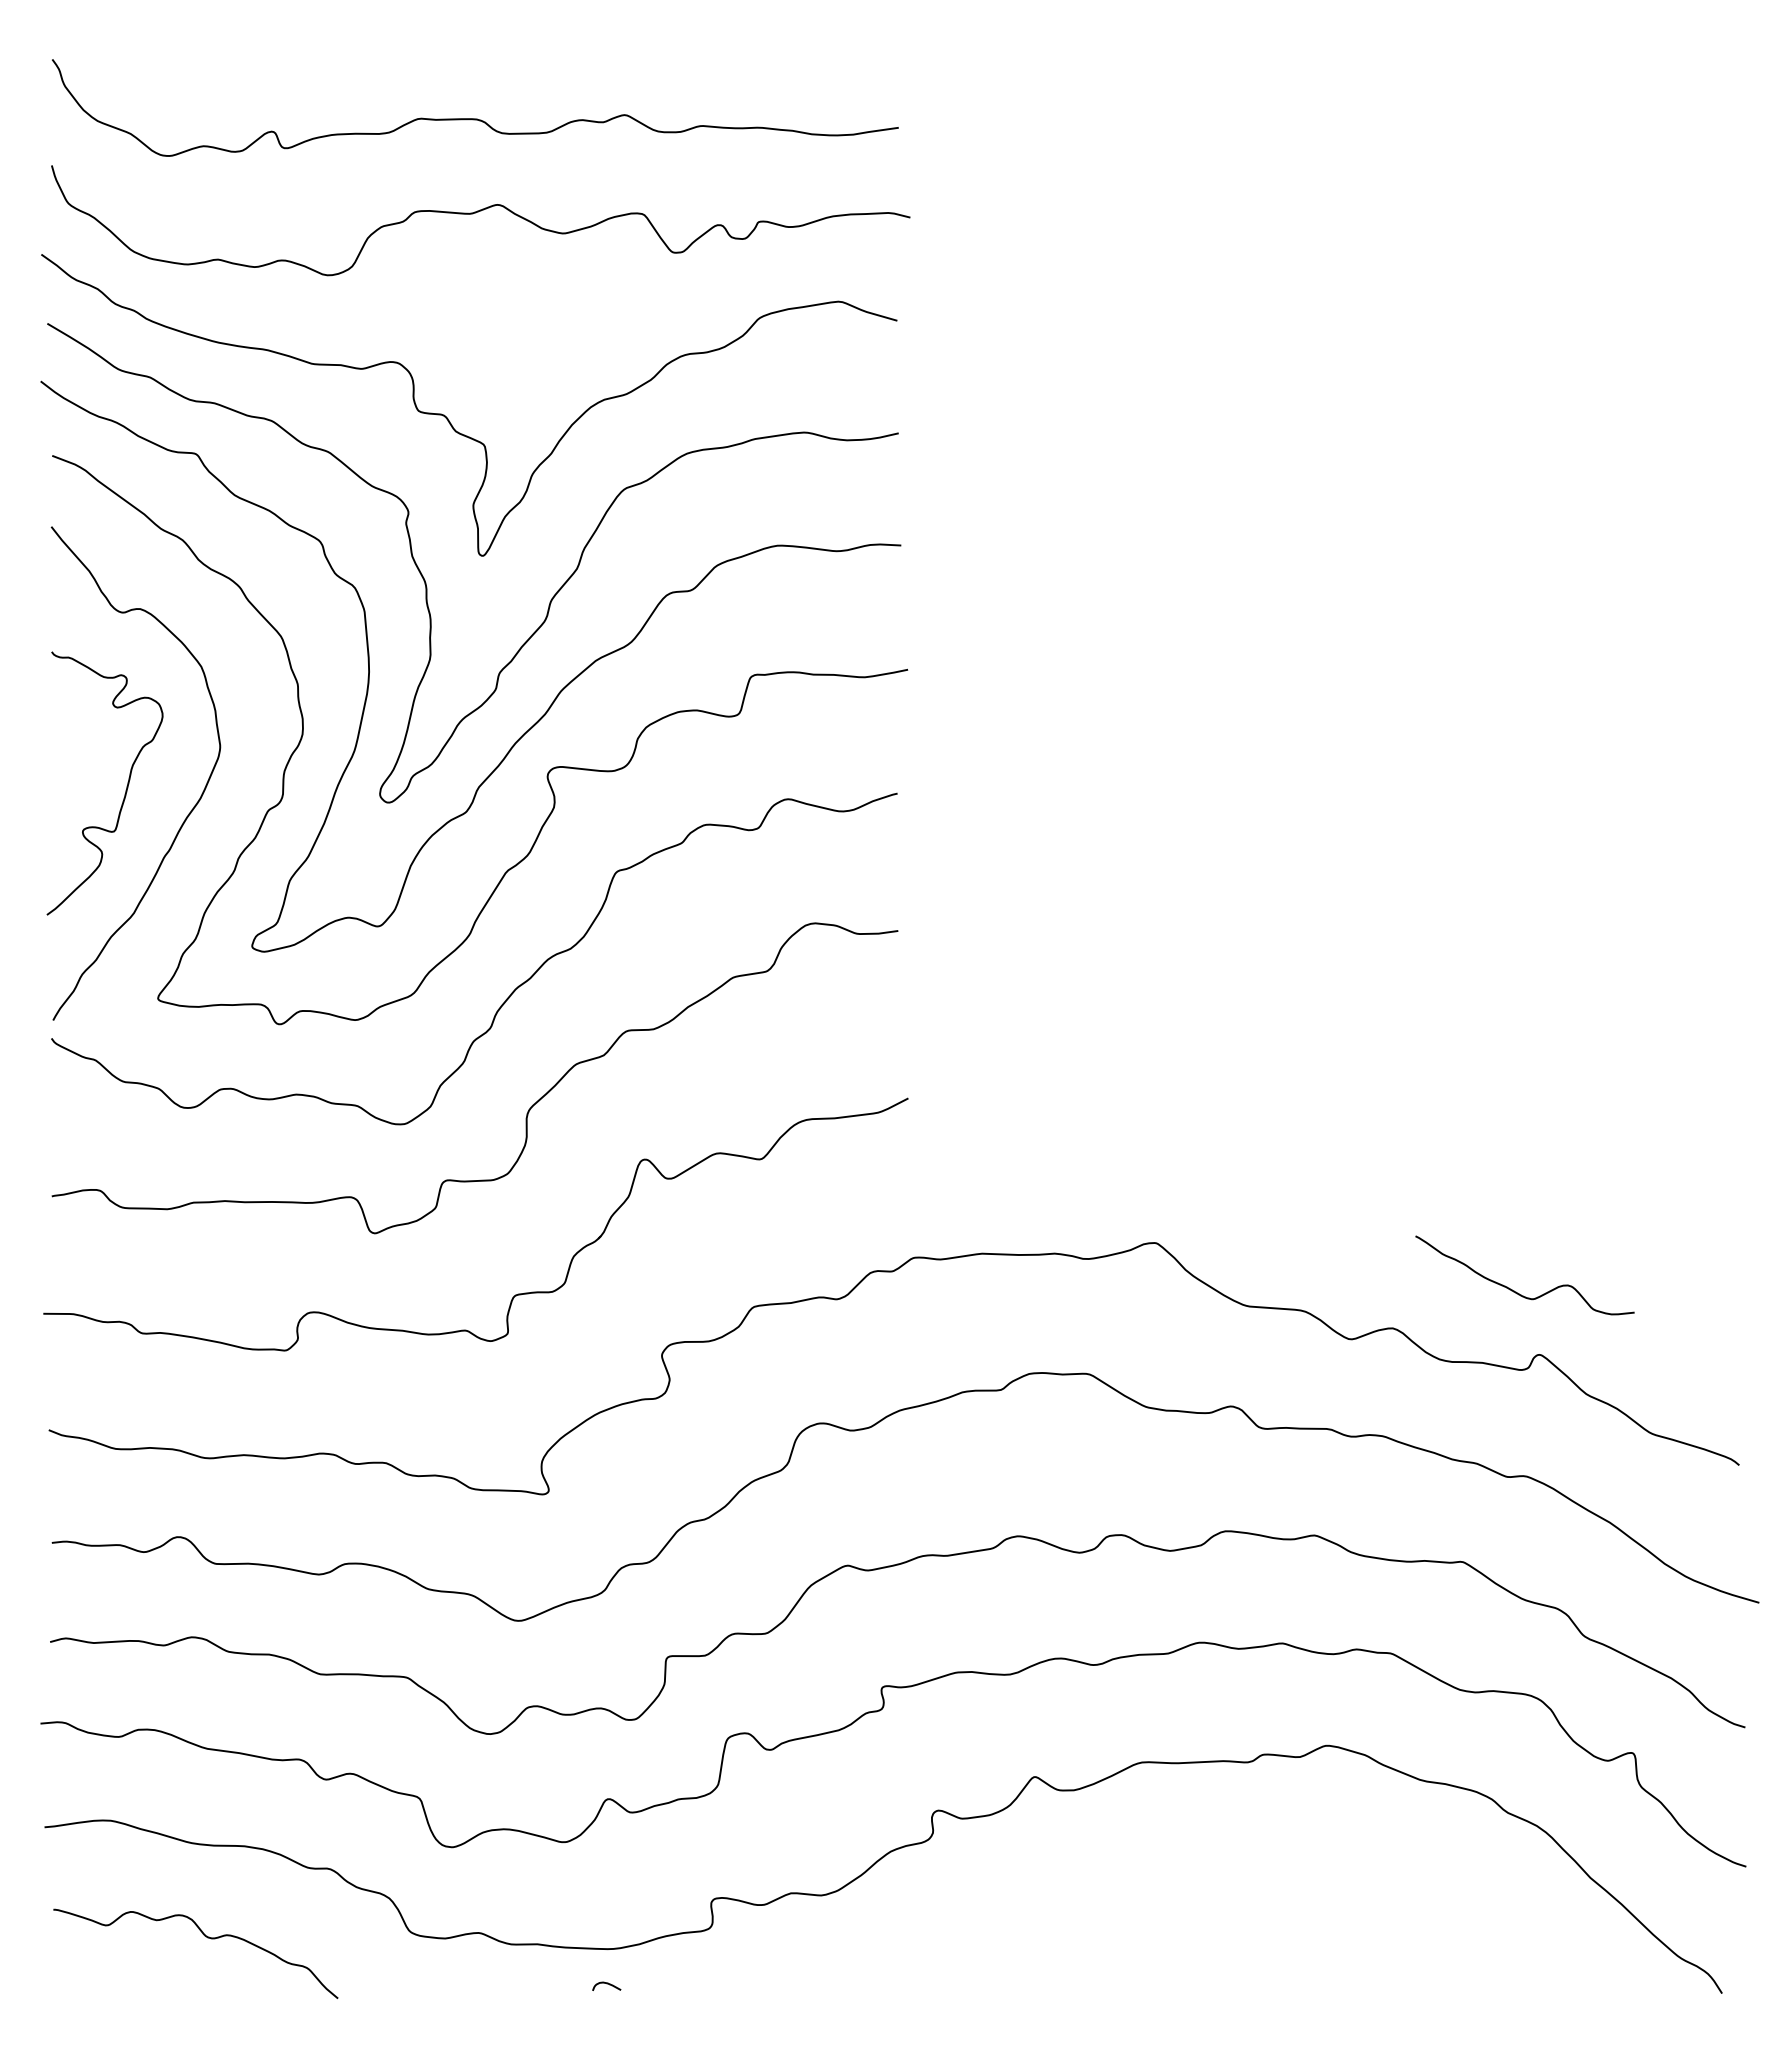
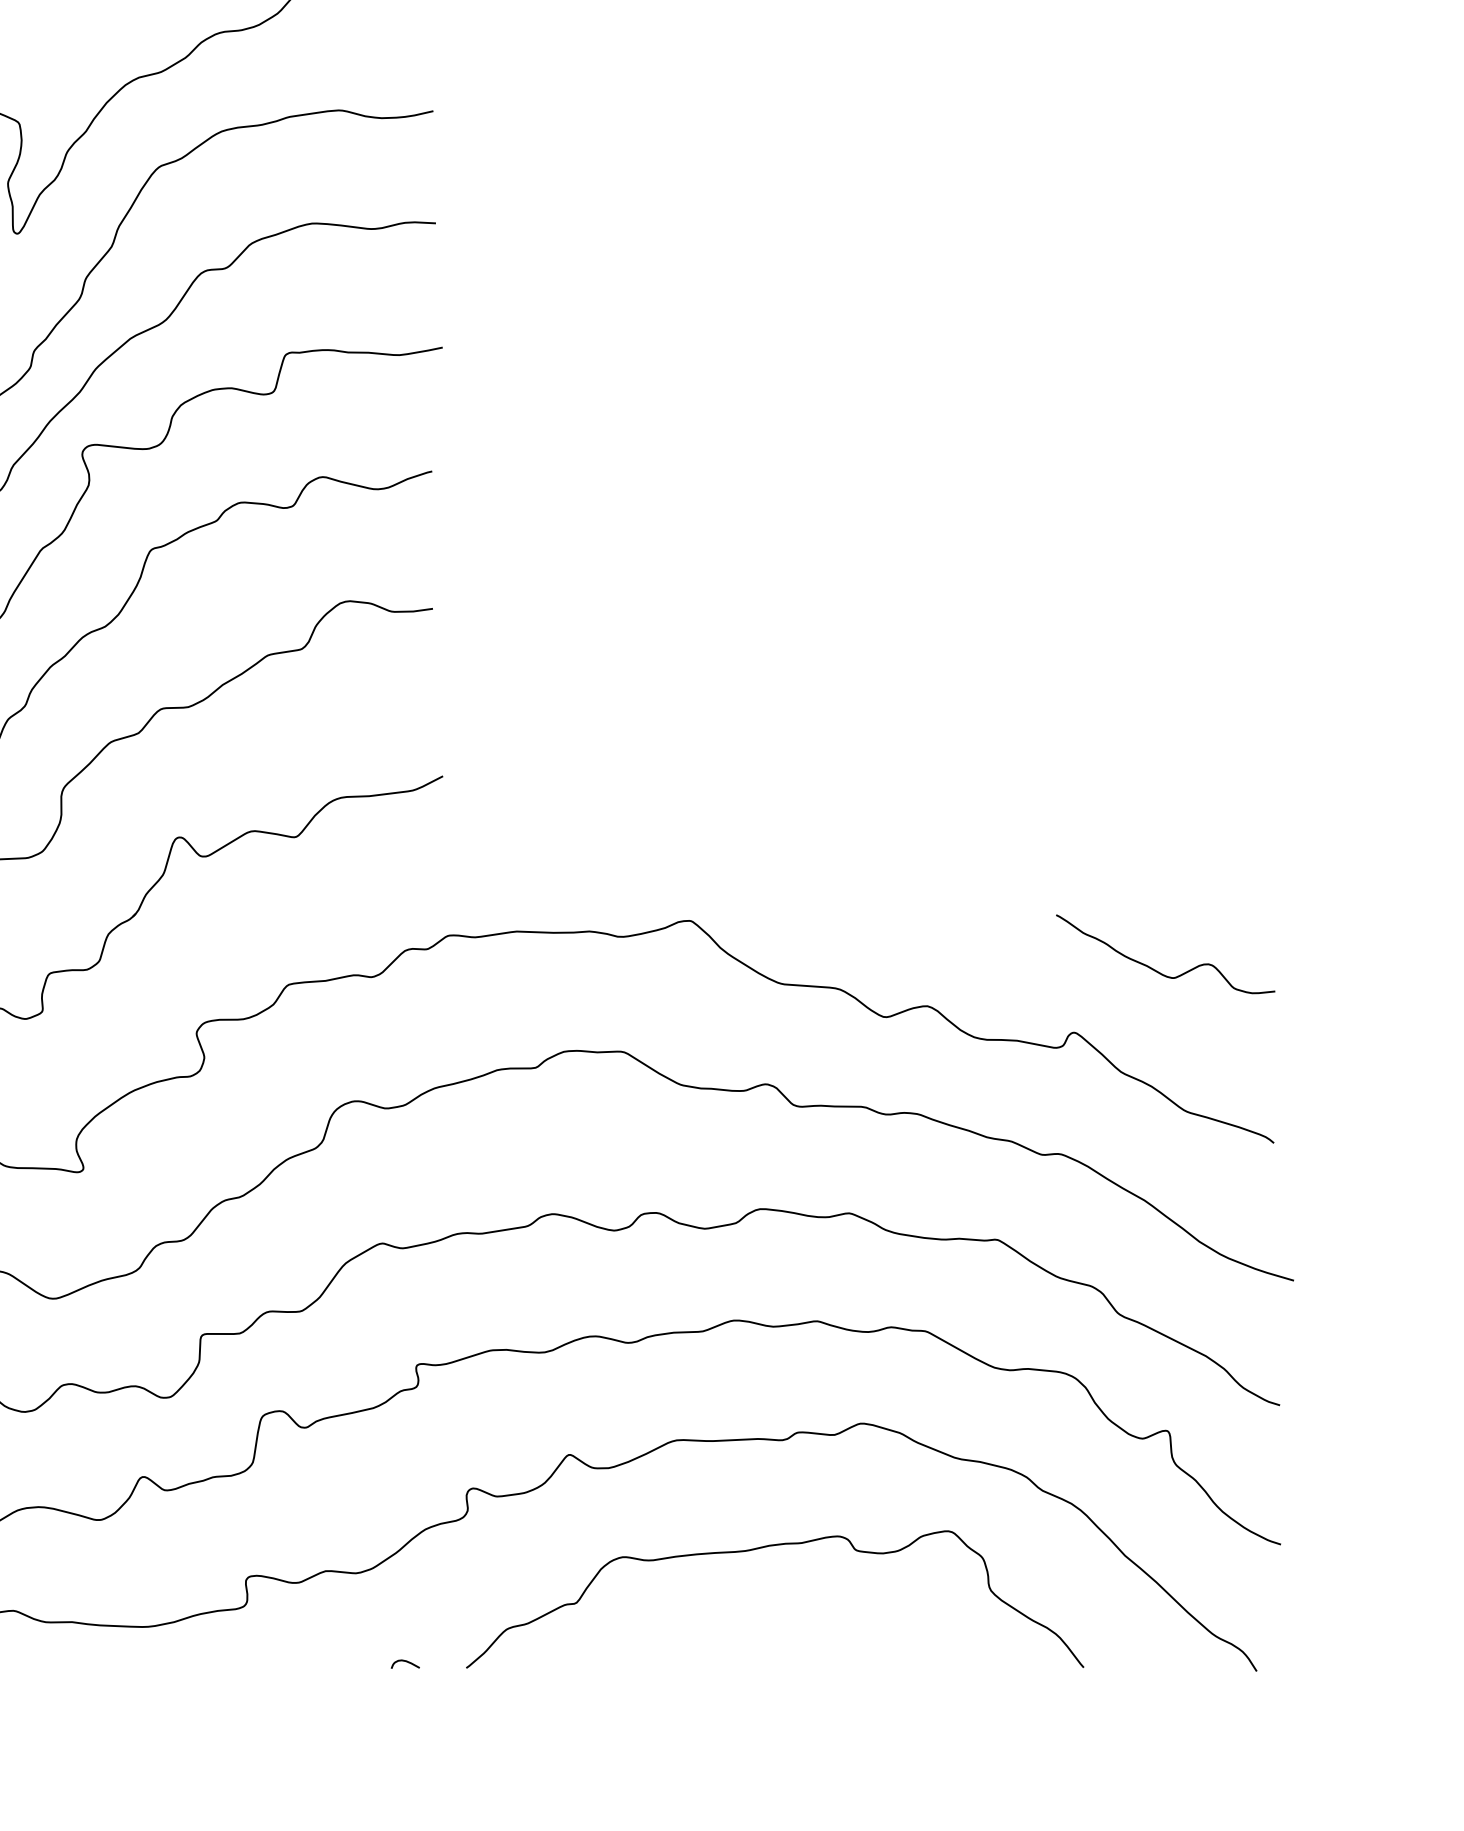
curve: (1516, 1291) -> (1157, 970), moved
curve: (1228, 1870) -> (763, 1548), added
curve: (606, 1984) -> (405, 1662), moved

